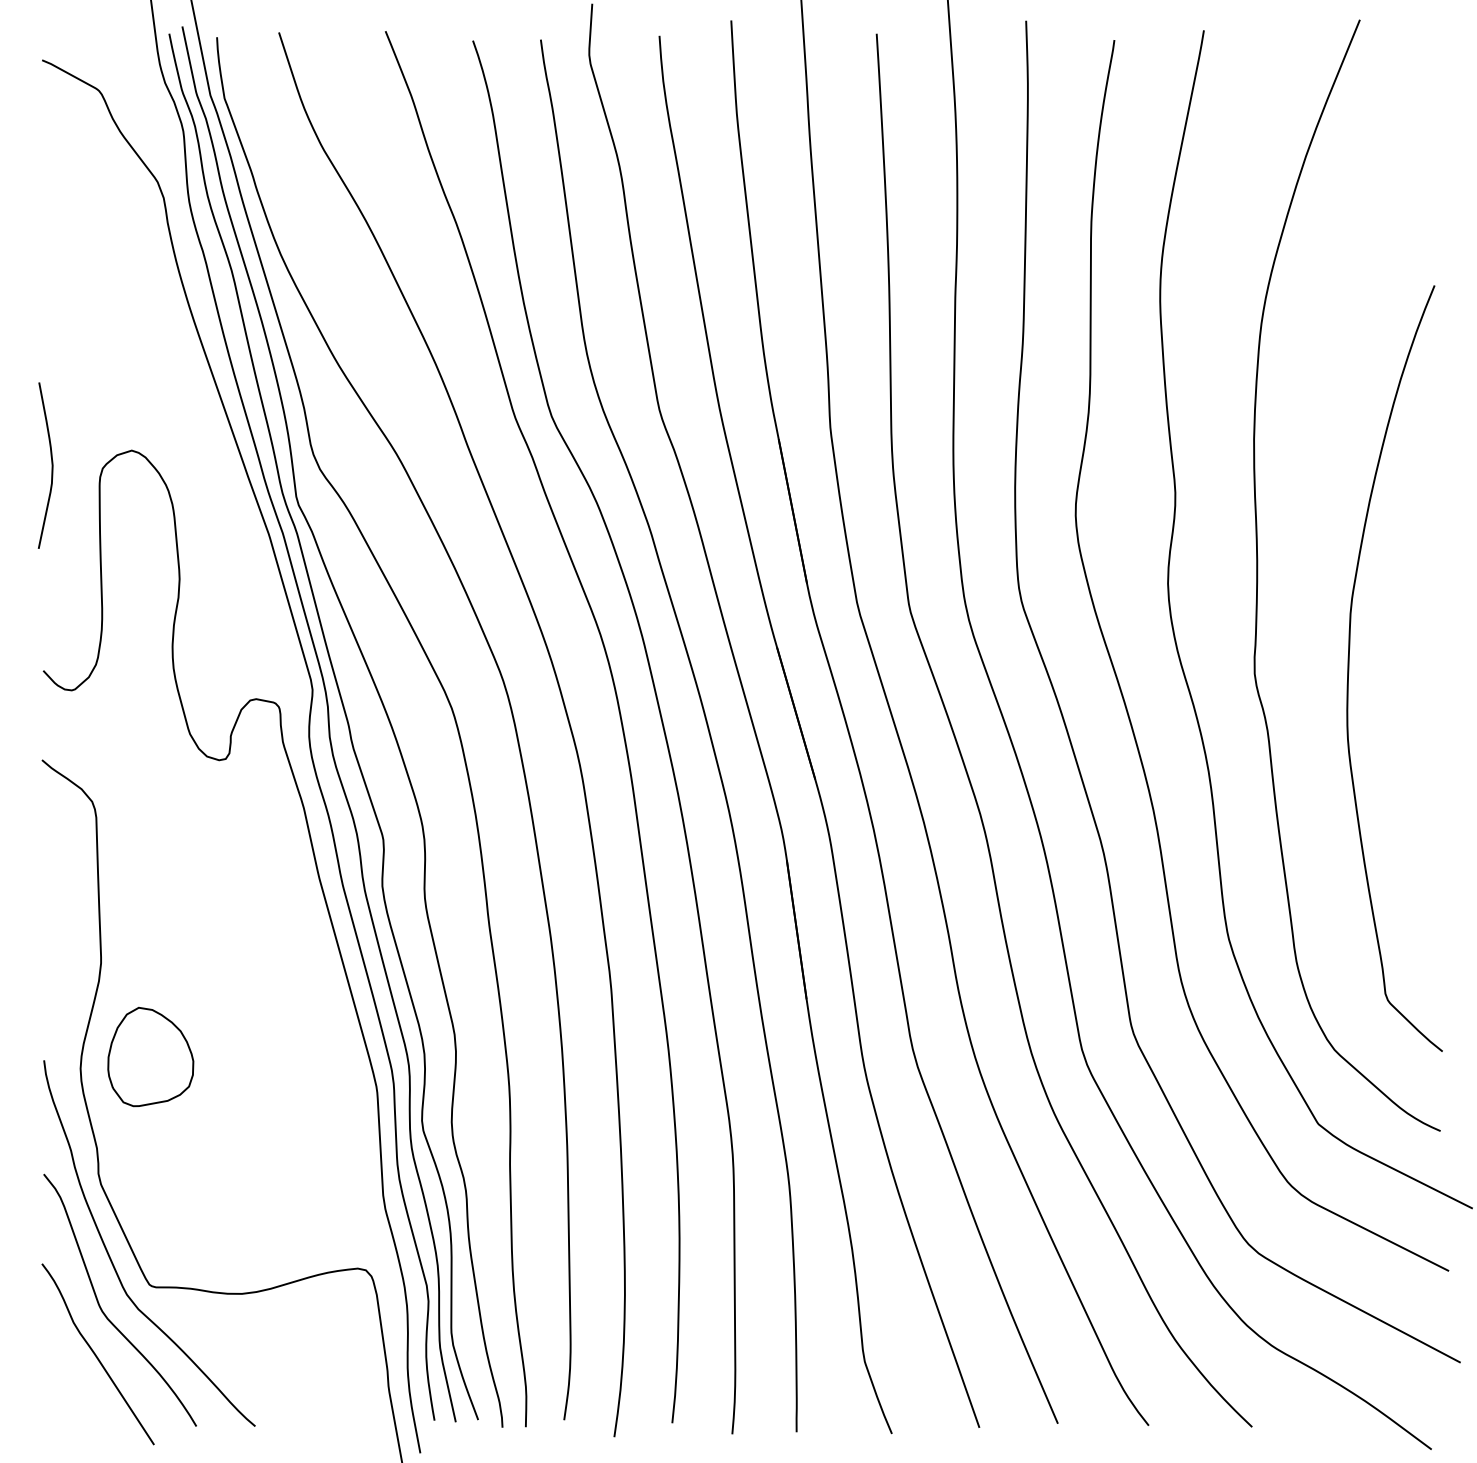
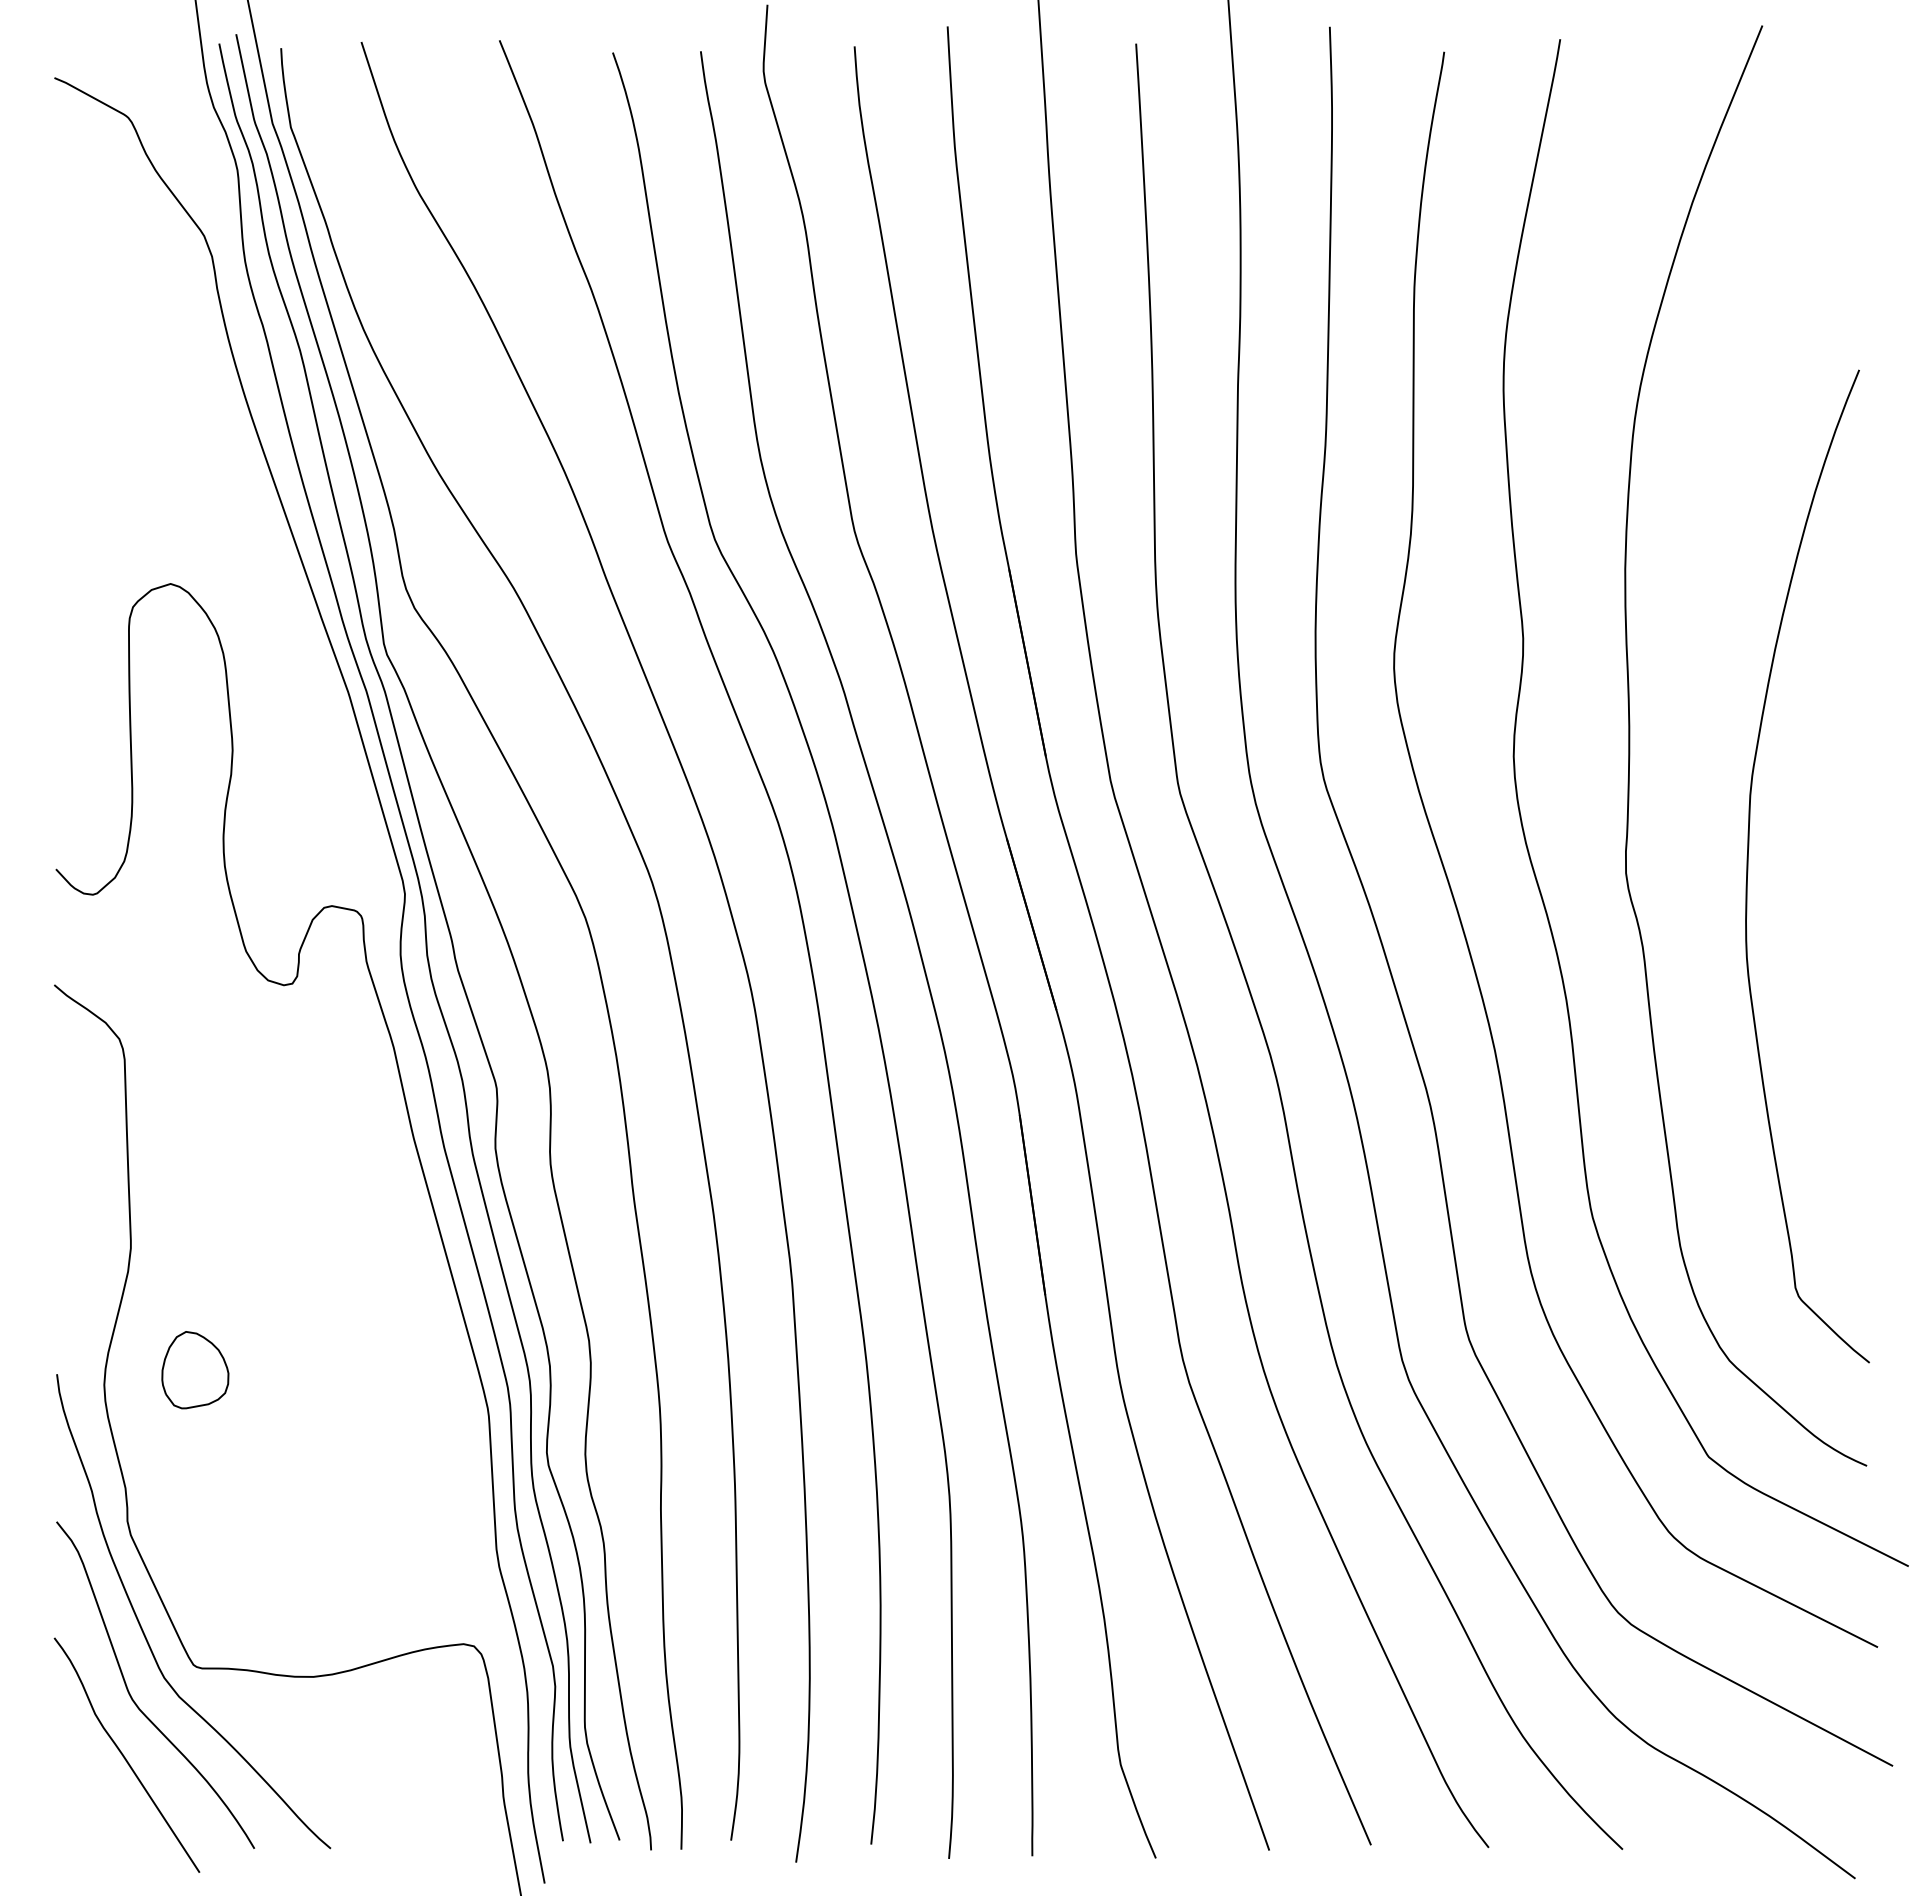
curve: (51, 465) -> (66, 603), removed
part: (150, 1057) -> (194, 1370), size x0.6

